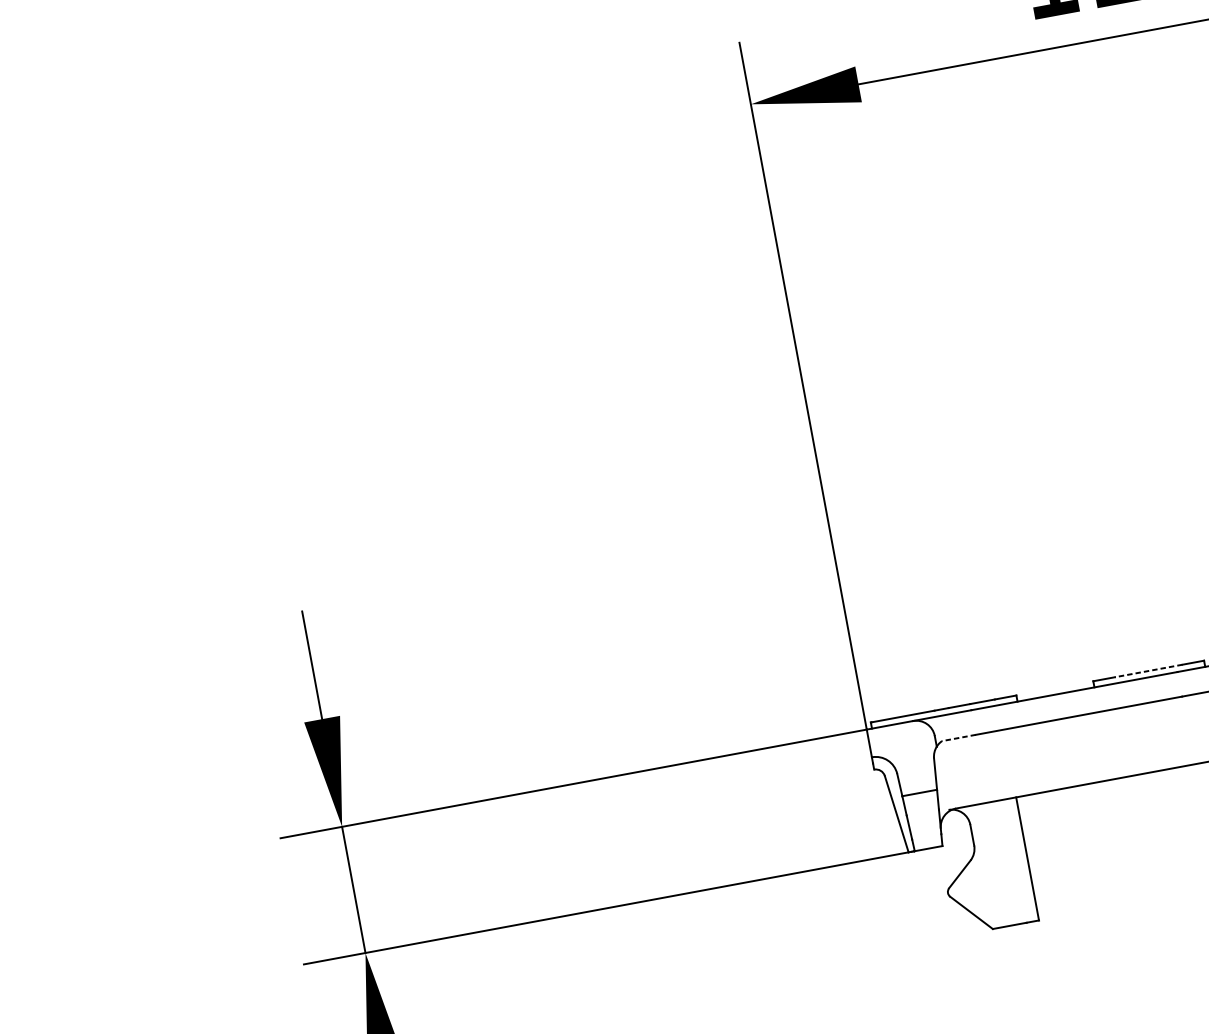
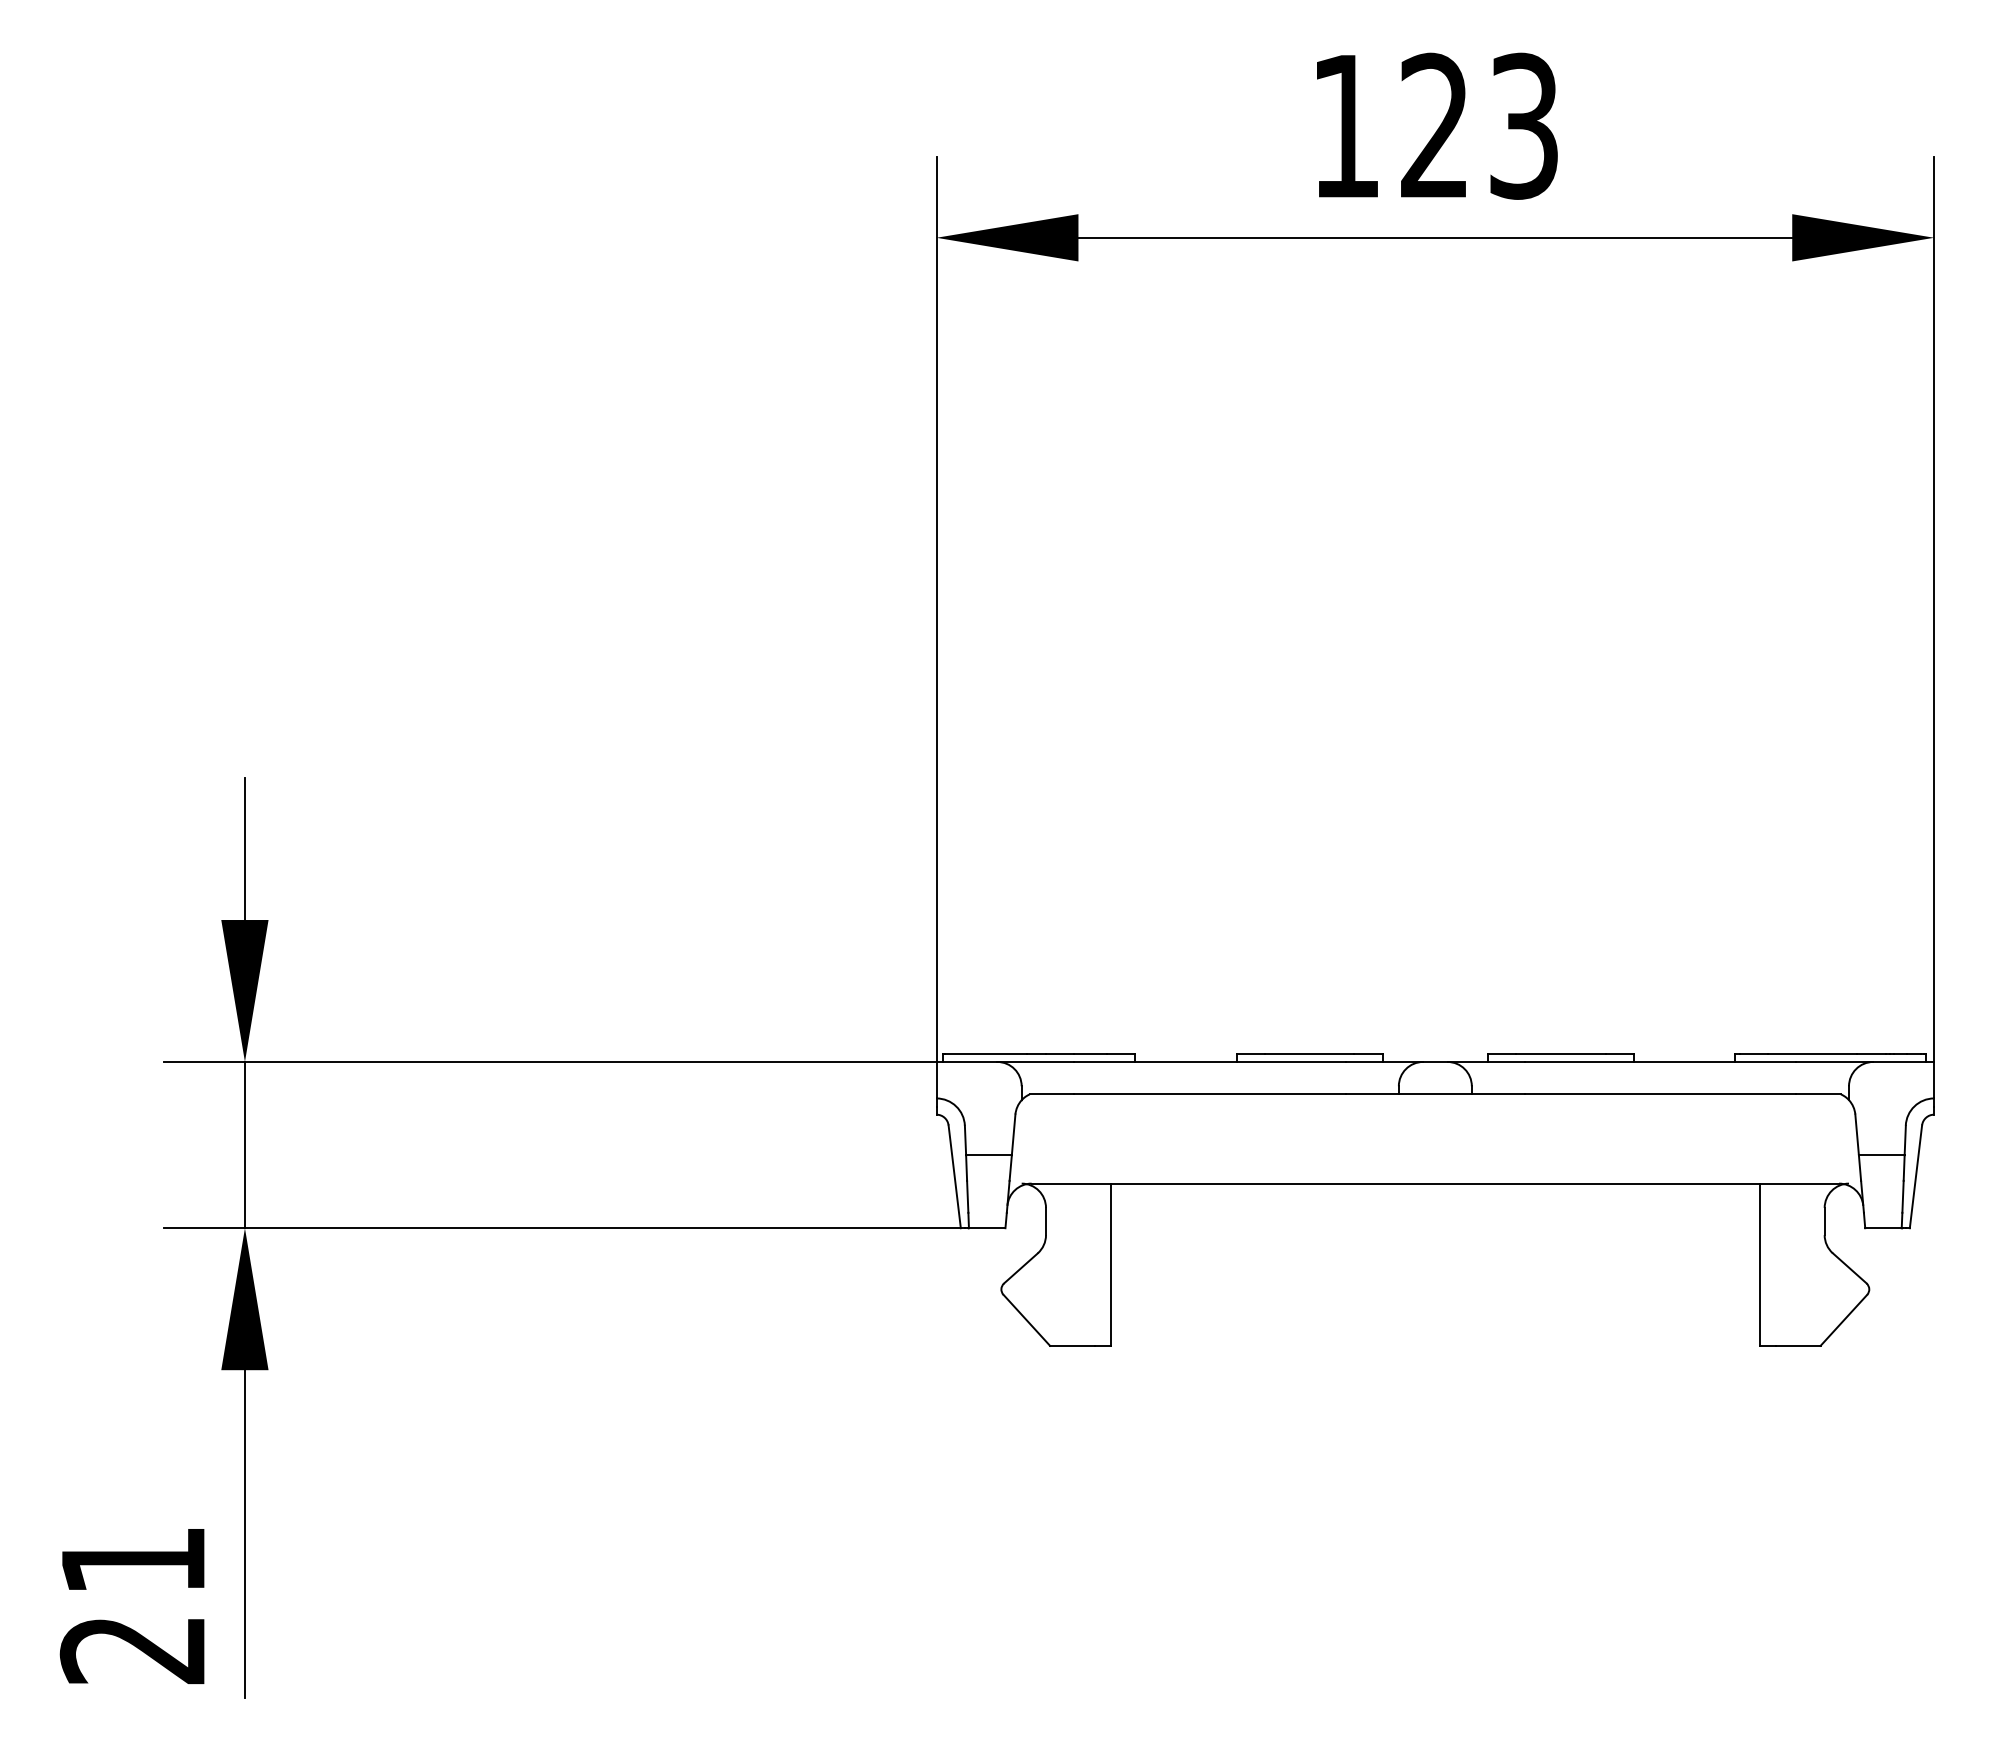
line: (1148, 670) -> (1309, 1053), dashed -> solid
line: (958, 738) -> (1051, 1094), dashed -> solid

